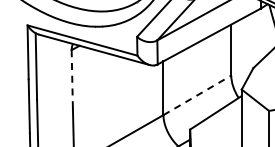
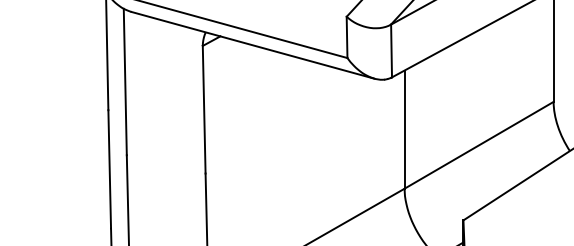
line: (72, 78) -> (204, 108), dashed -> solid
line: (197, 95) -> (479, 145), dashed -> solid

